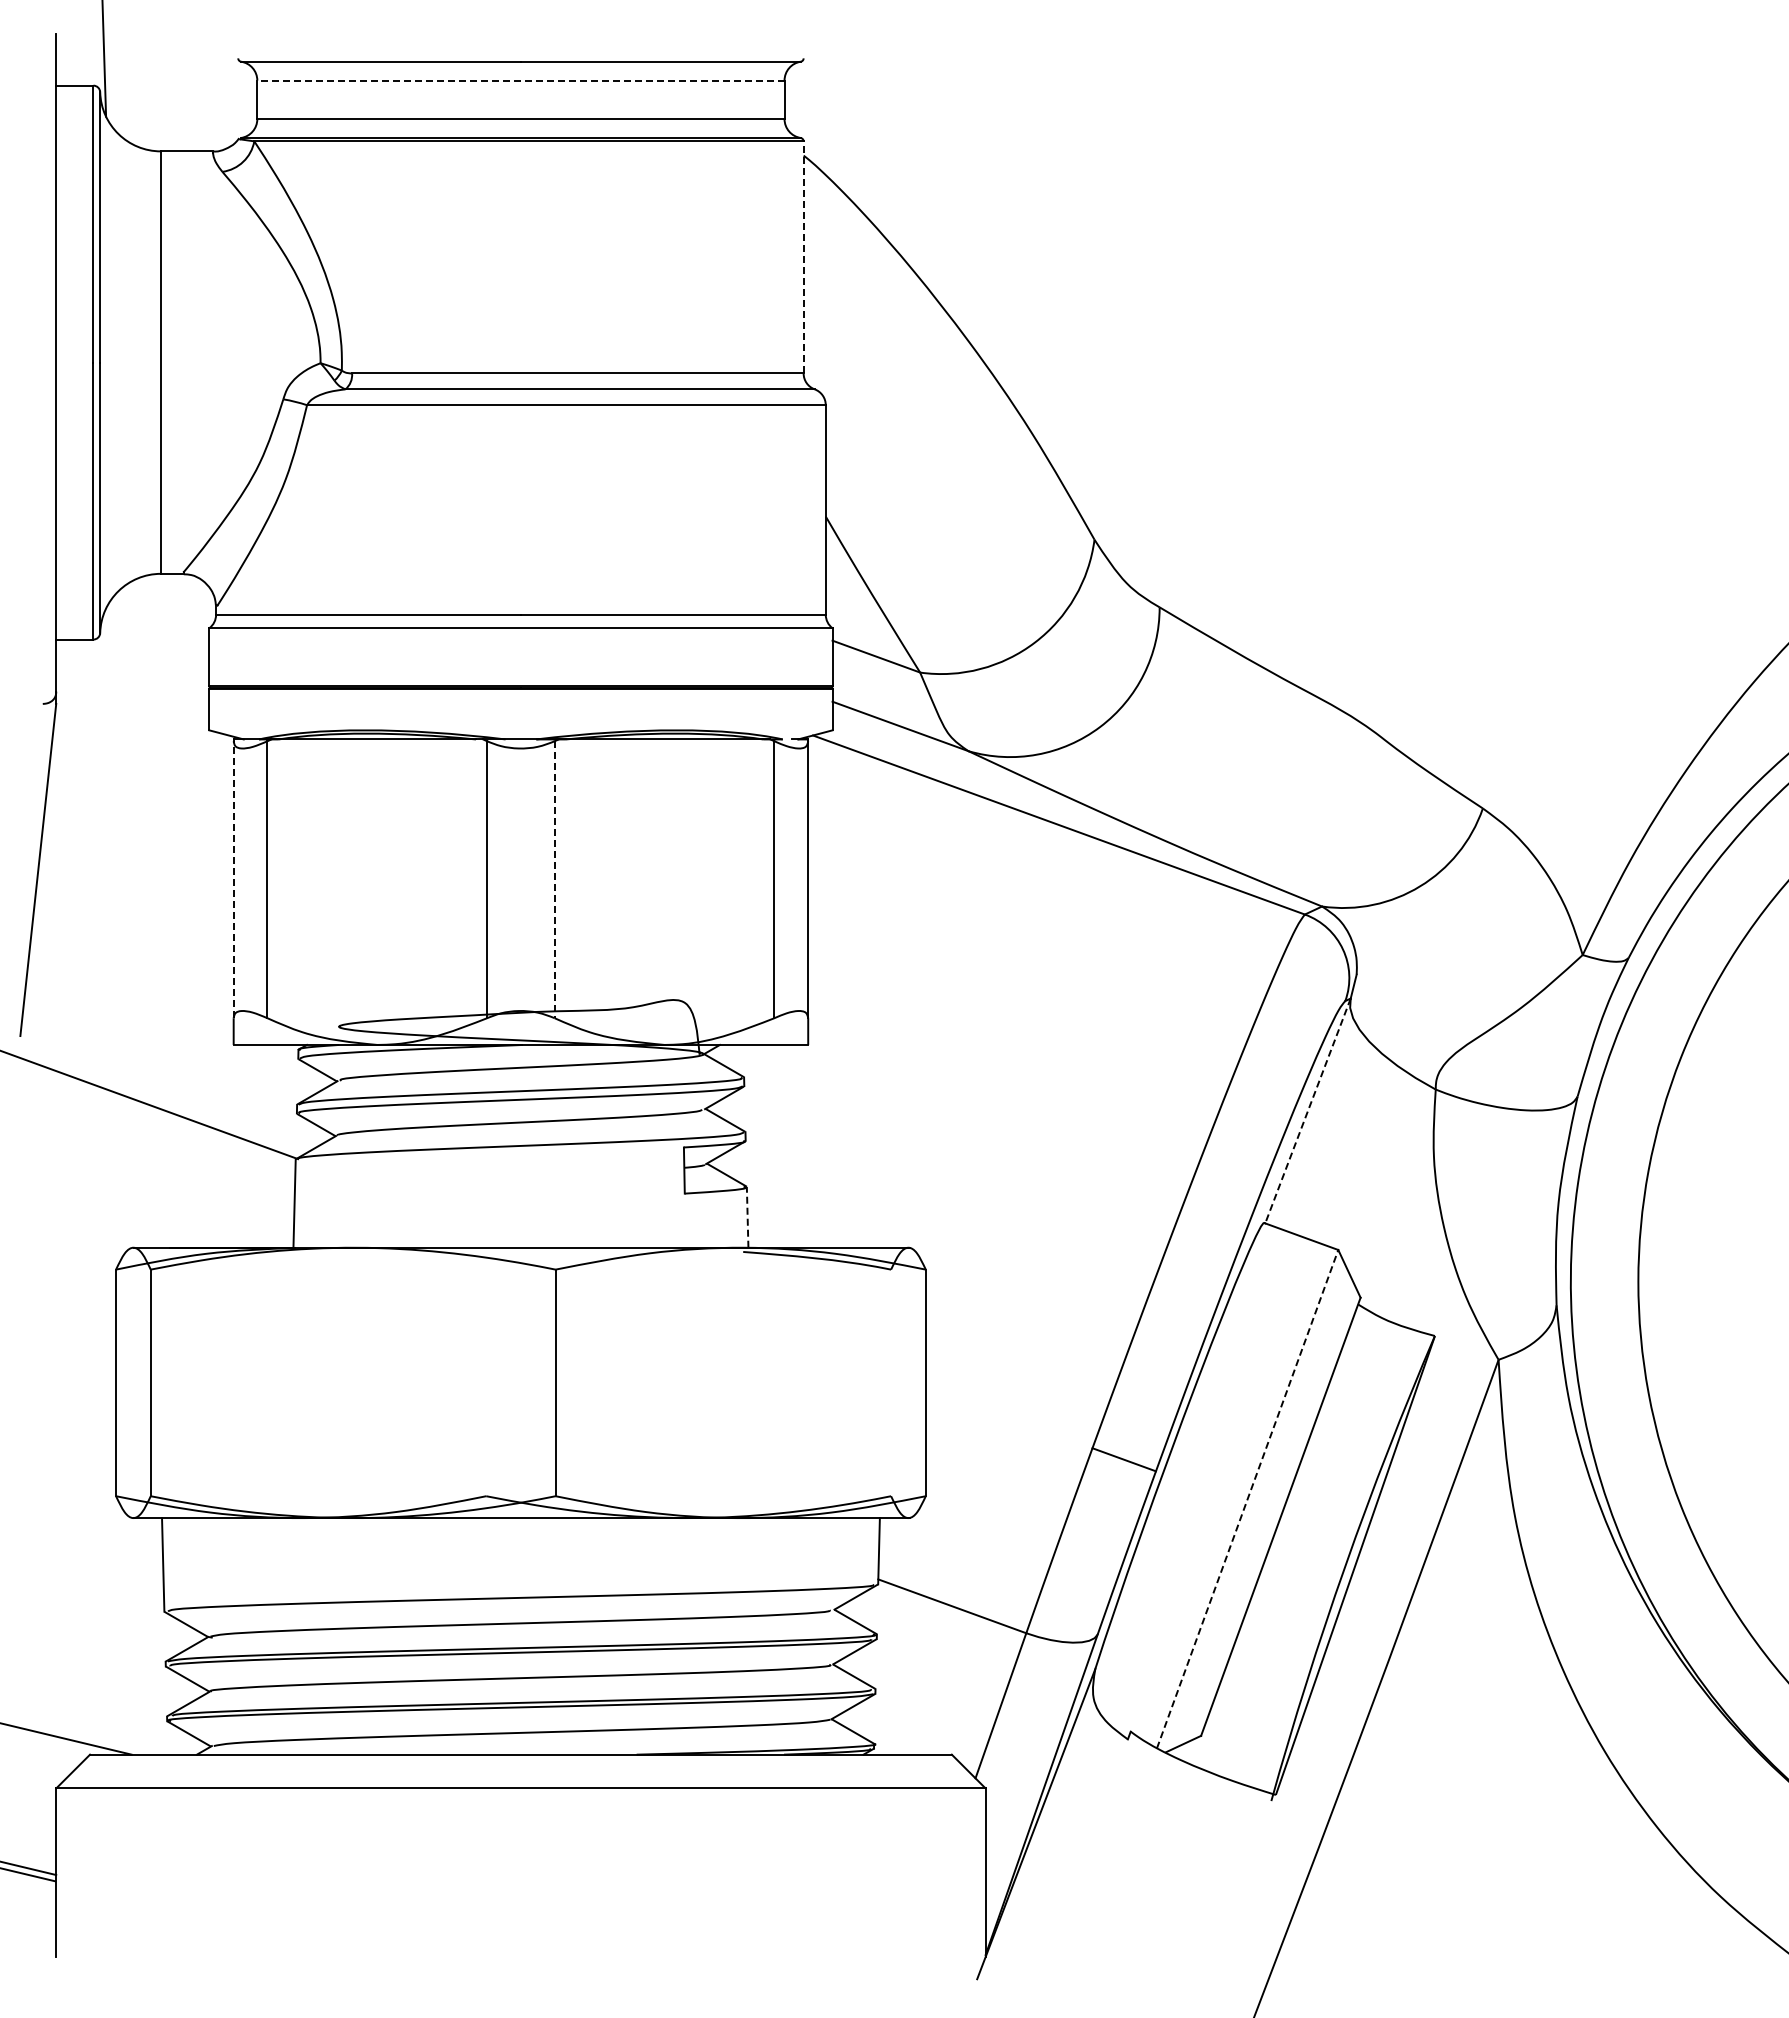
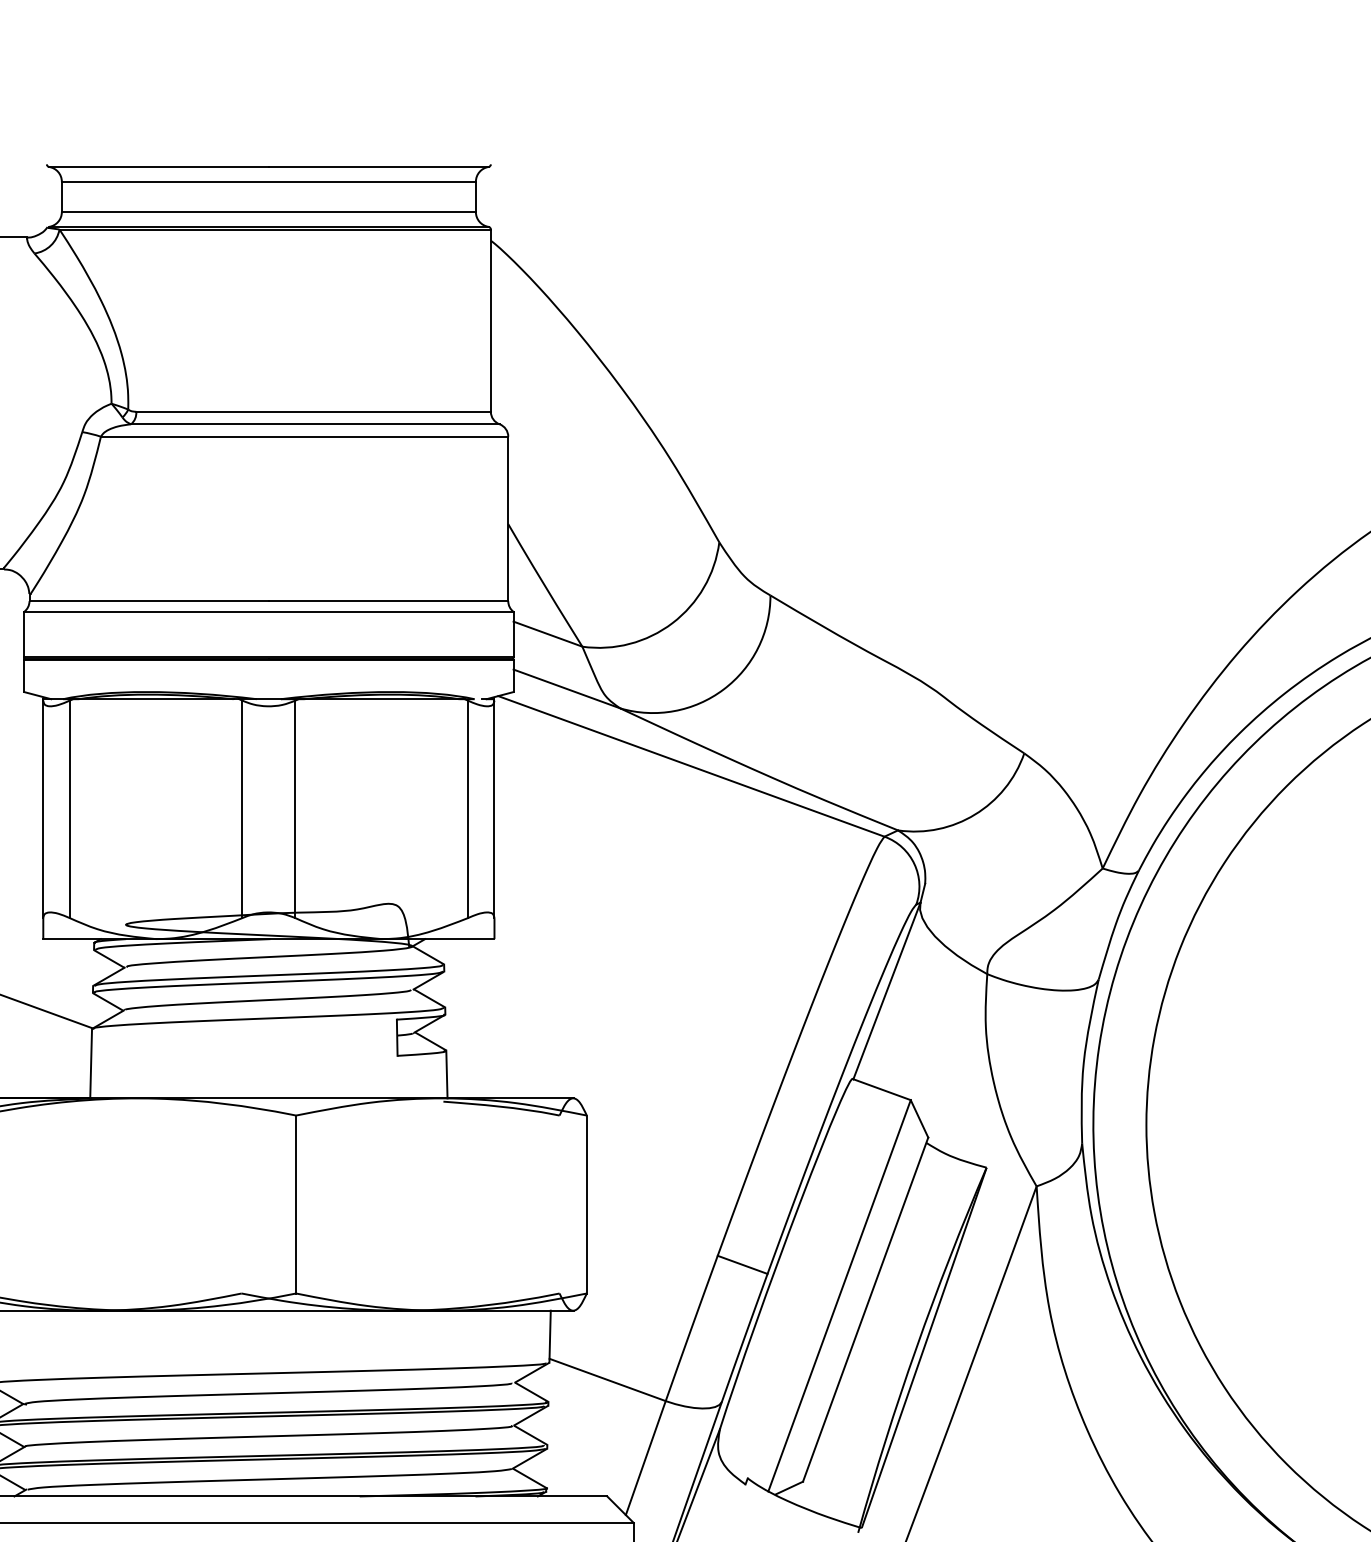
line: (520, 80) -> (268, 181), dashed -> solid
line: (803, 256) -> (490, 319), dashed -> solid
line: (233, 879) -> (43, 809), dashed -> solid
line: (554, 880) -> (295, 809), dashed -> solid
line: (1307, 1111) -> (886, 991), dashed -> solid
line: (747, 1216) -> (446, 1073), dashed -> solid
line: (1247, 1498) -> (839, 1295), dashed -> solid

